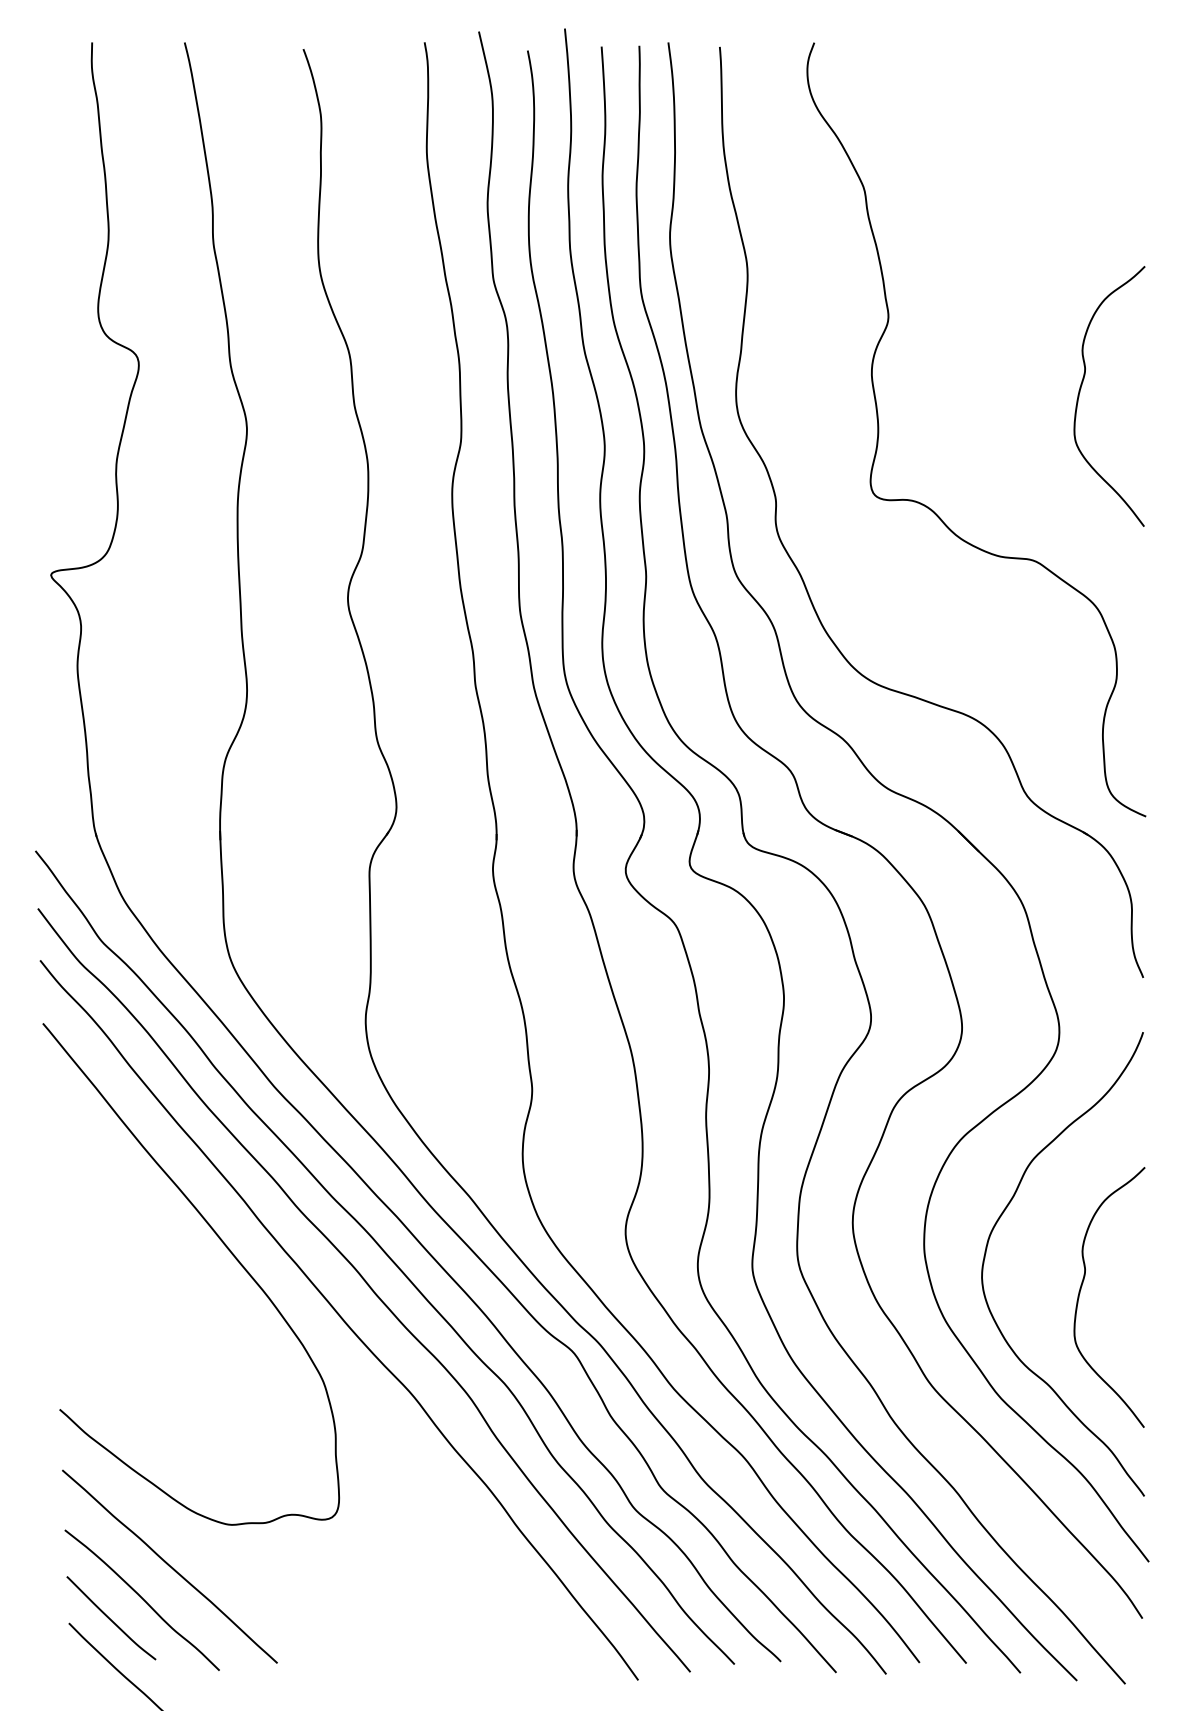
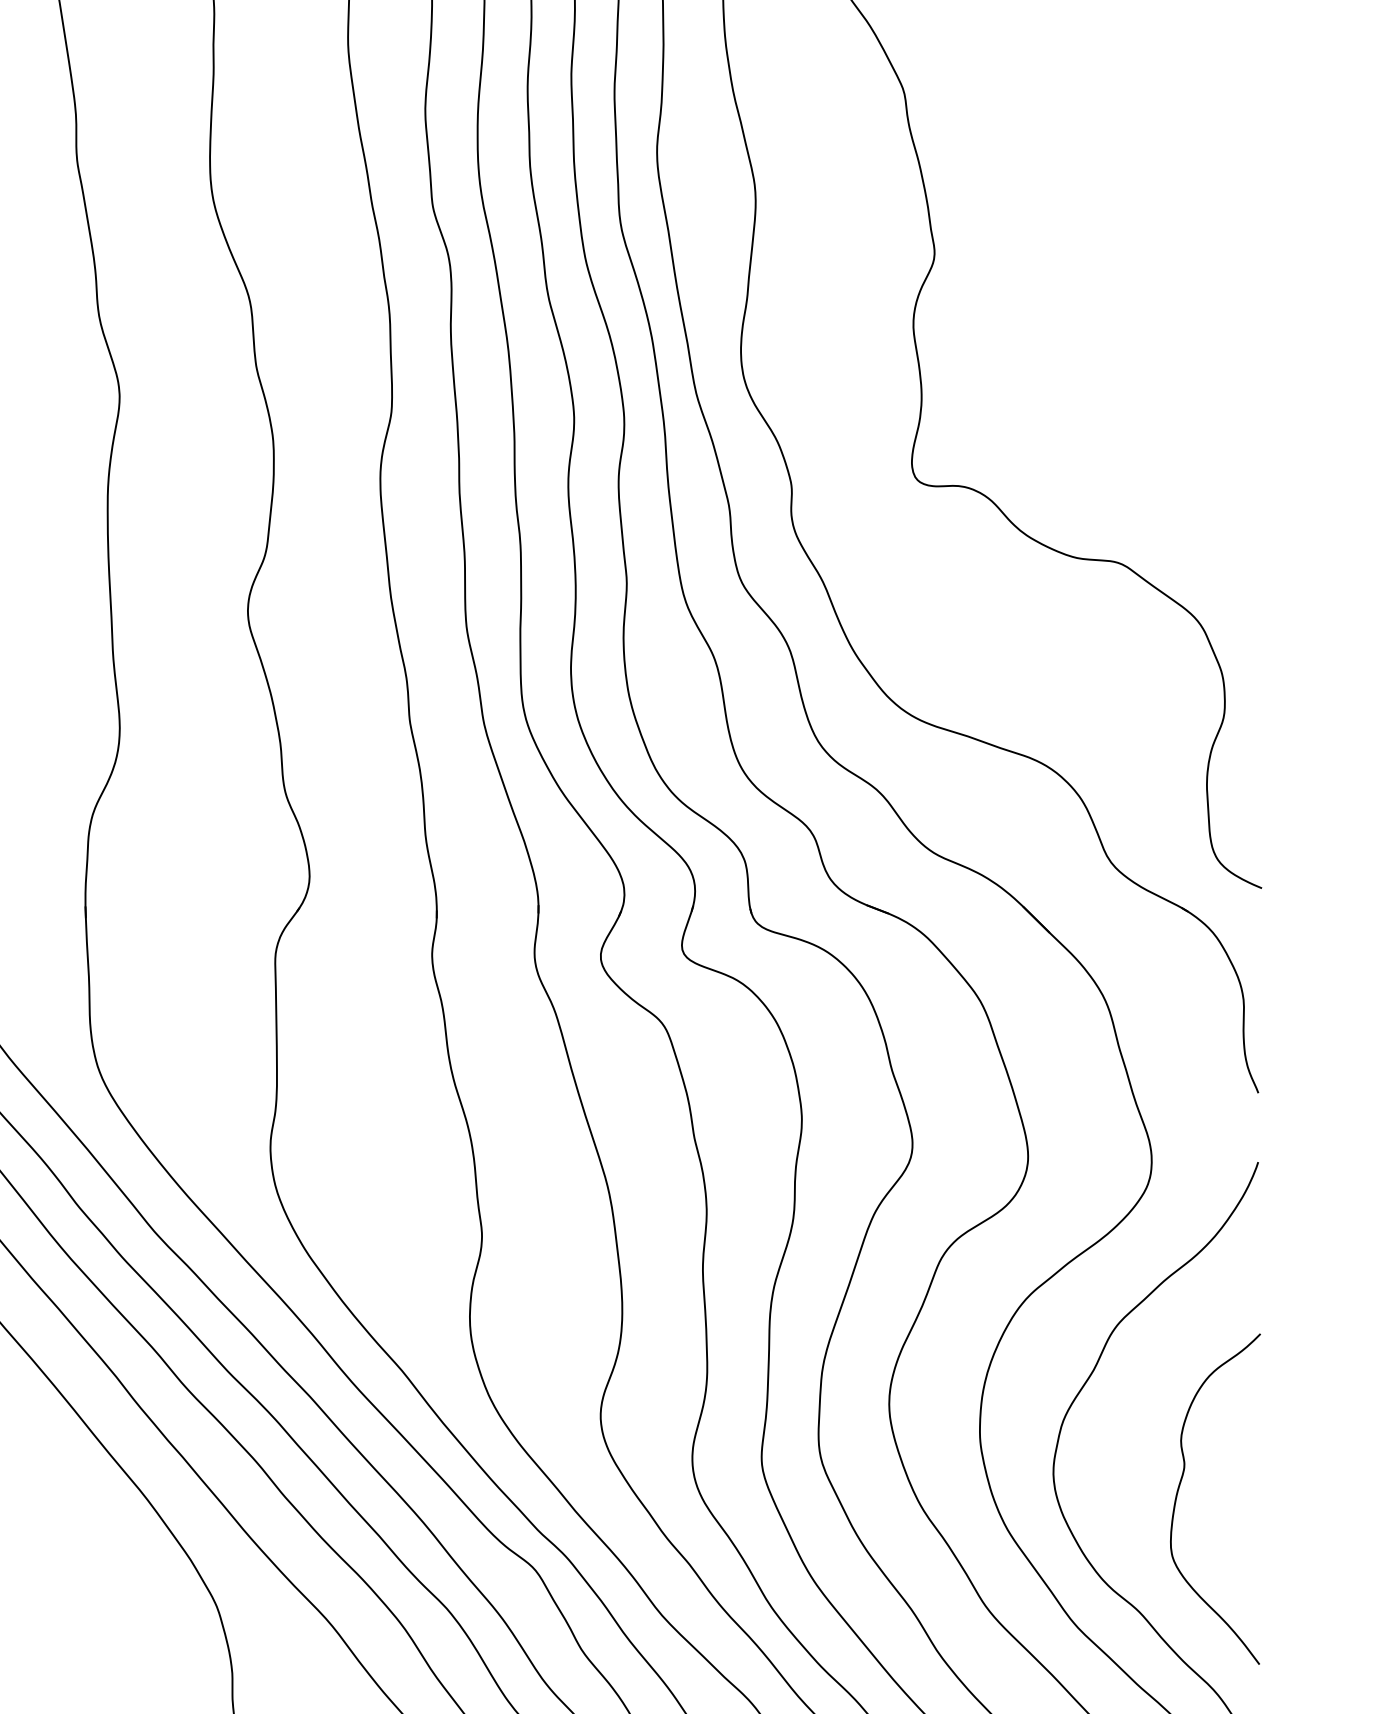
curve: (1081, 388) -> (1179, 344), removed

